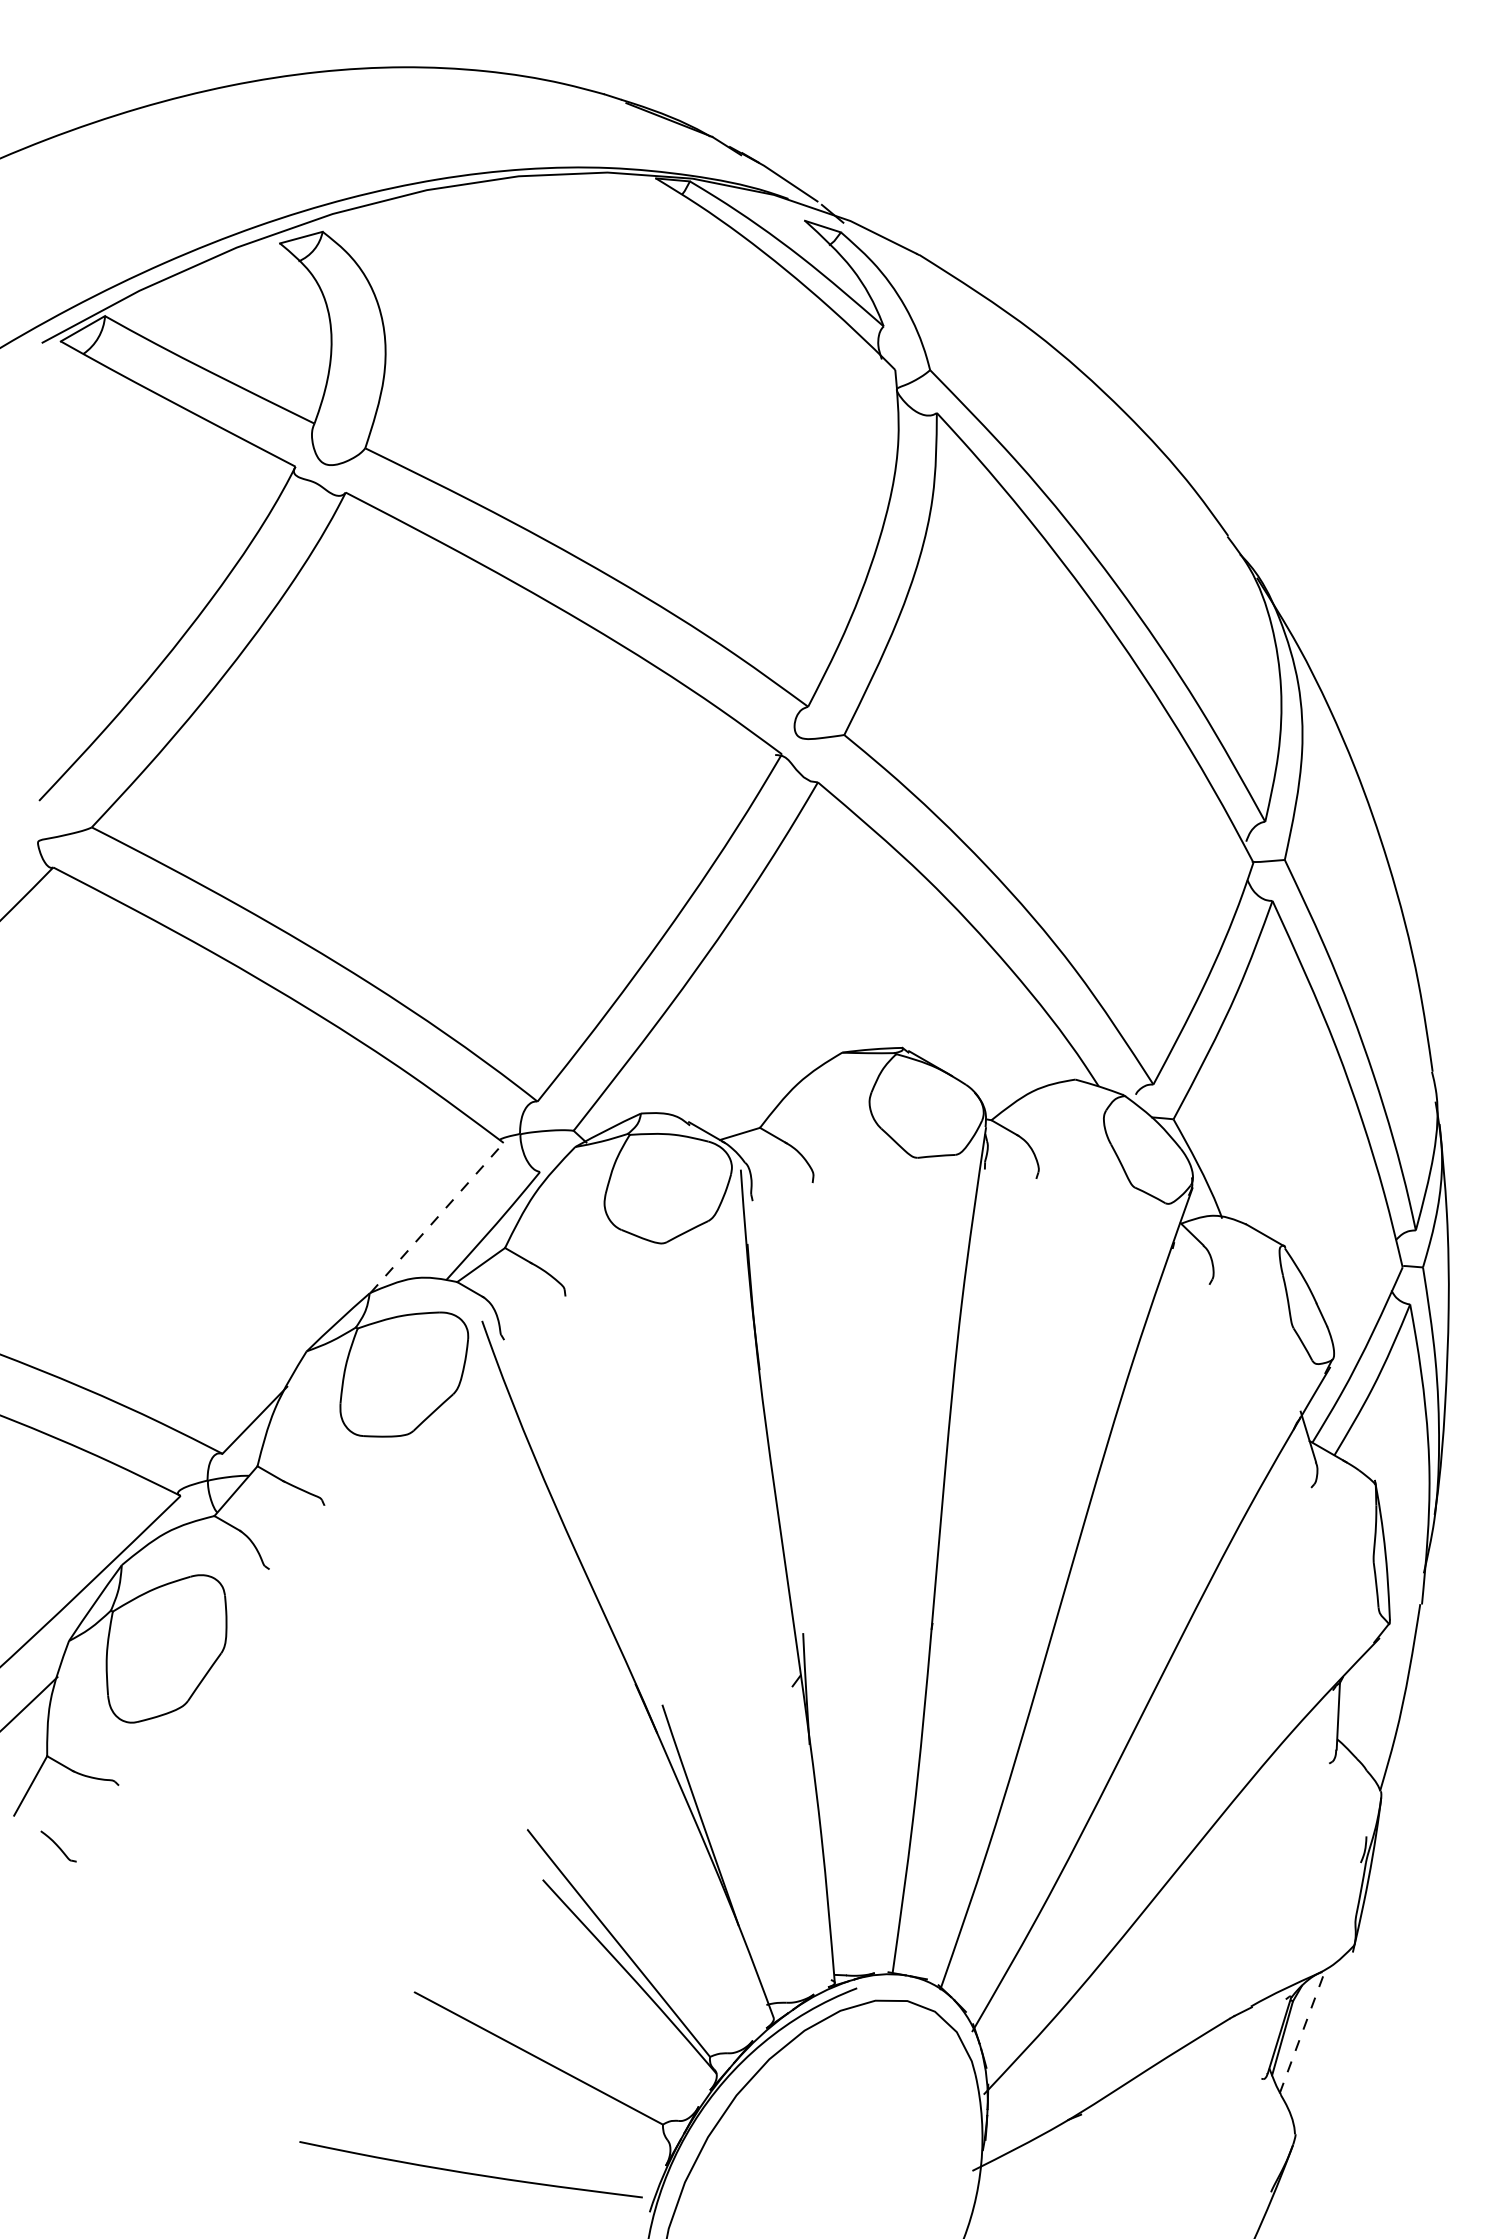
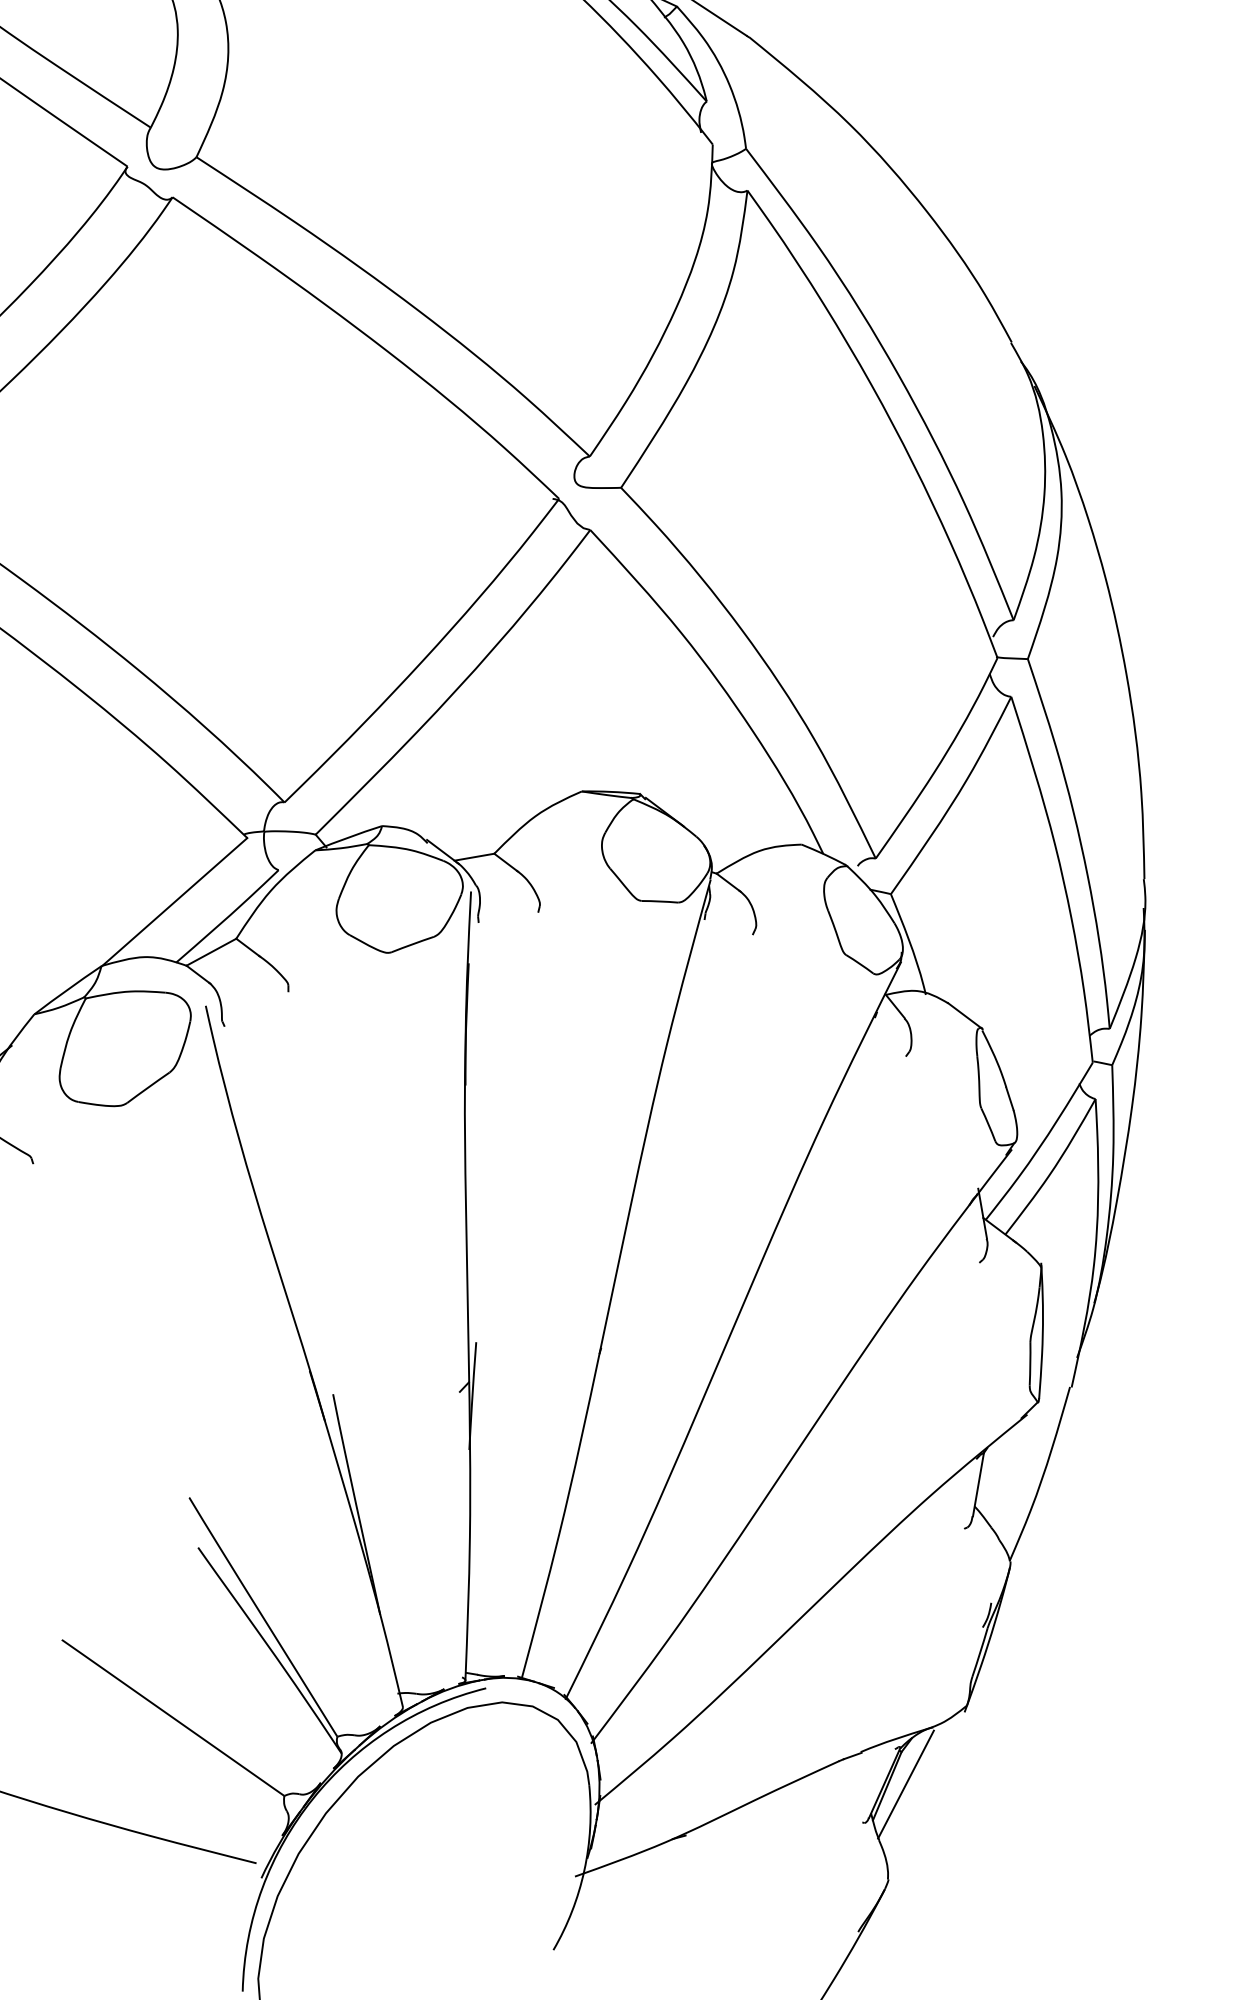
line: (437, 1217) -> (175, 901), dashed -> solid
line: (1301, 2033) -> (905, 1783), dashed -> solid

